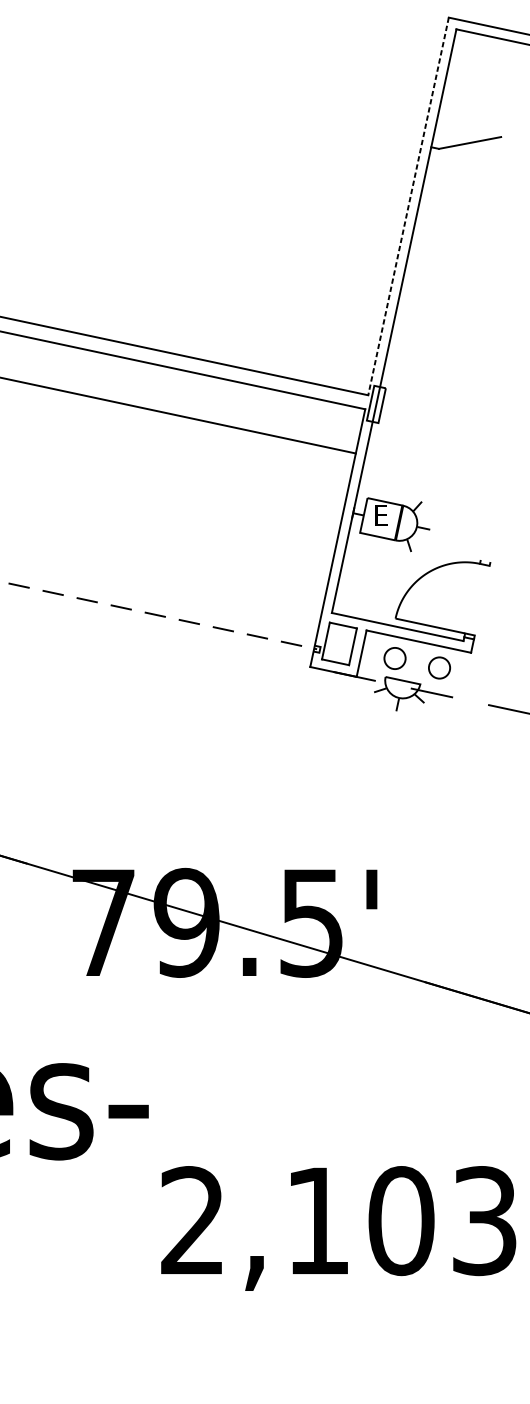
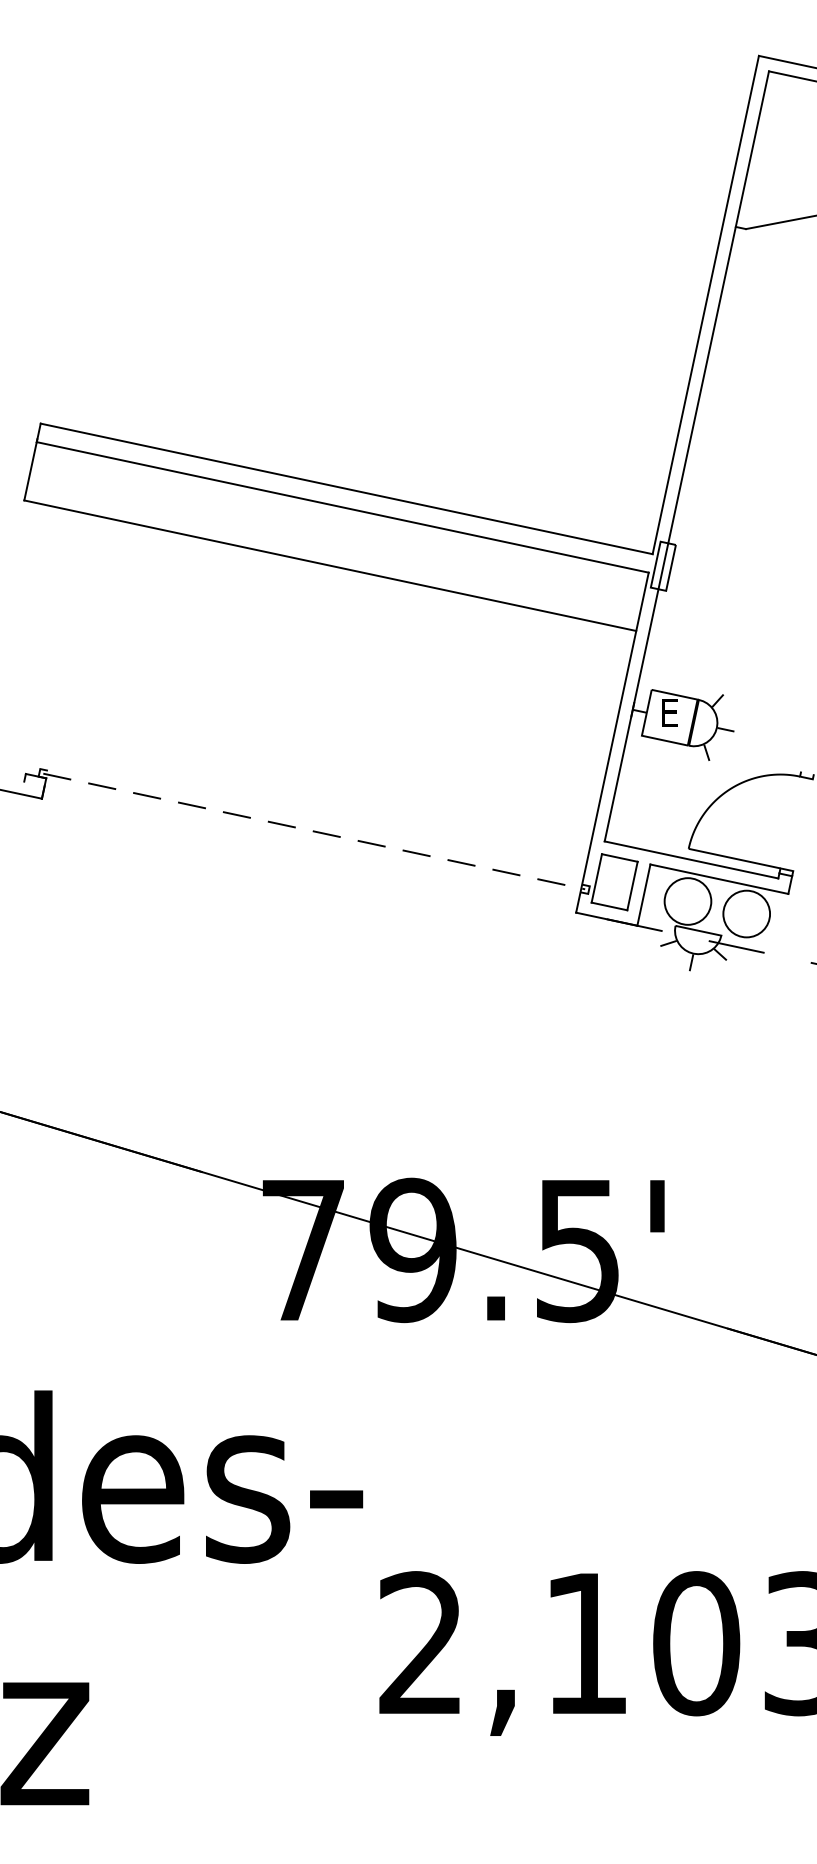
line: (408, 206) -> (705, 305), dashed -> solid
circle: (394, 658) -> (687, 901), size x1.67
circle: (439, 667) -> (746, 913), size x1.67

